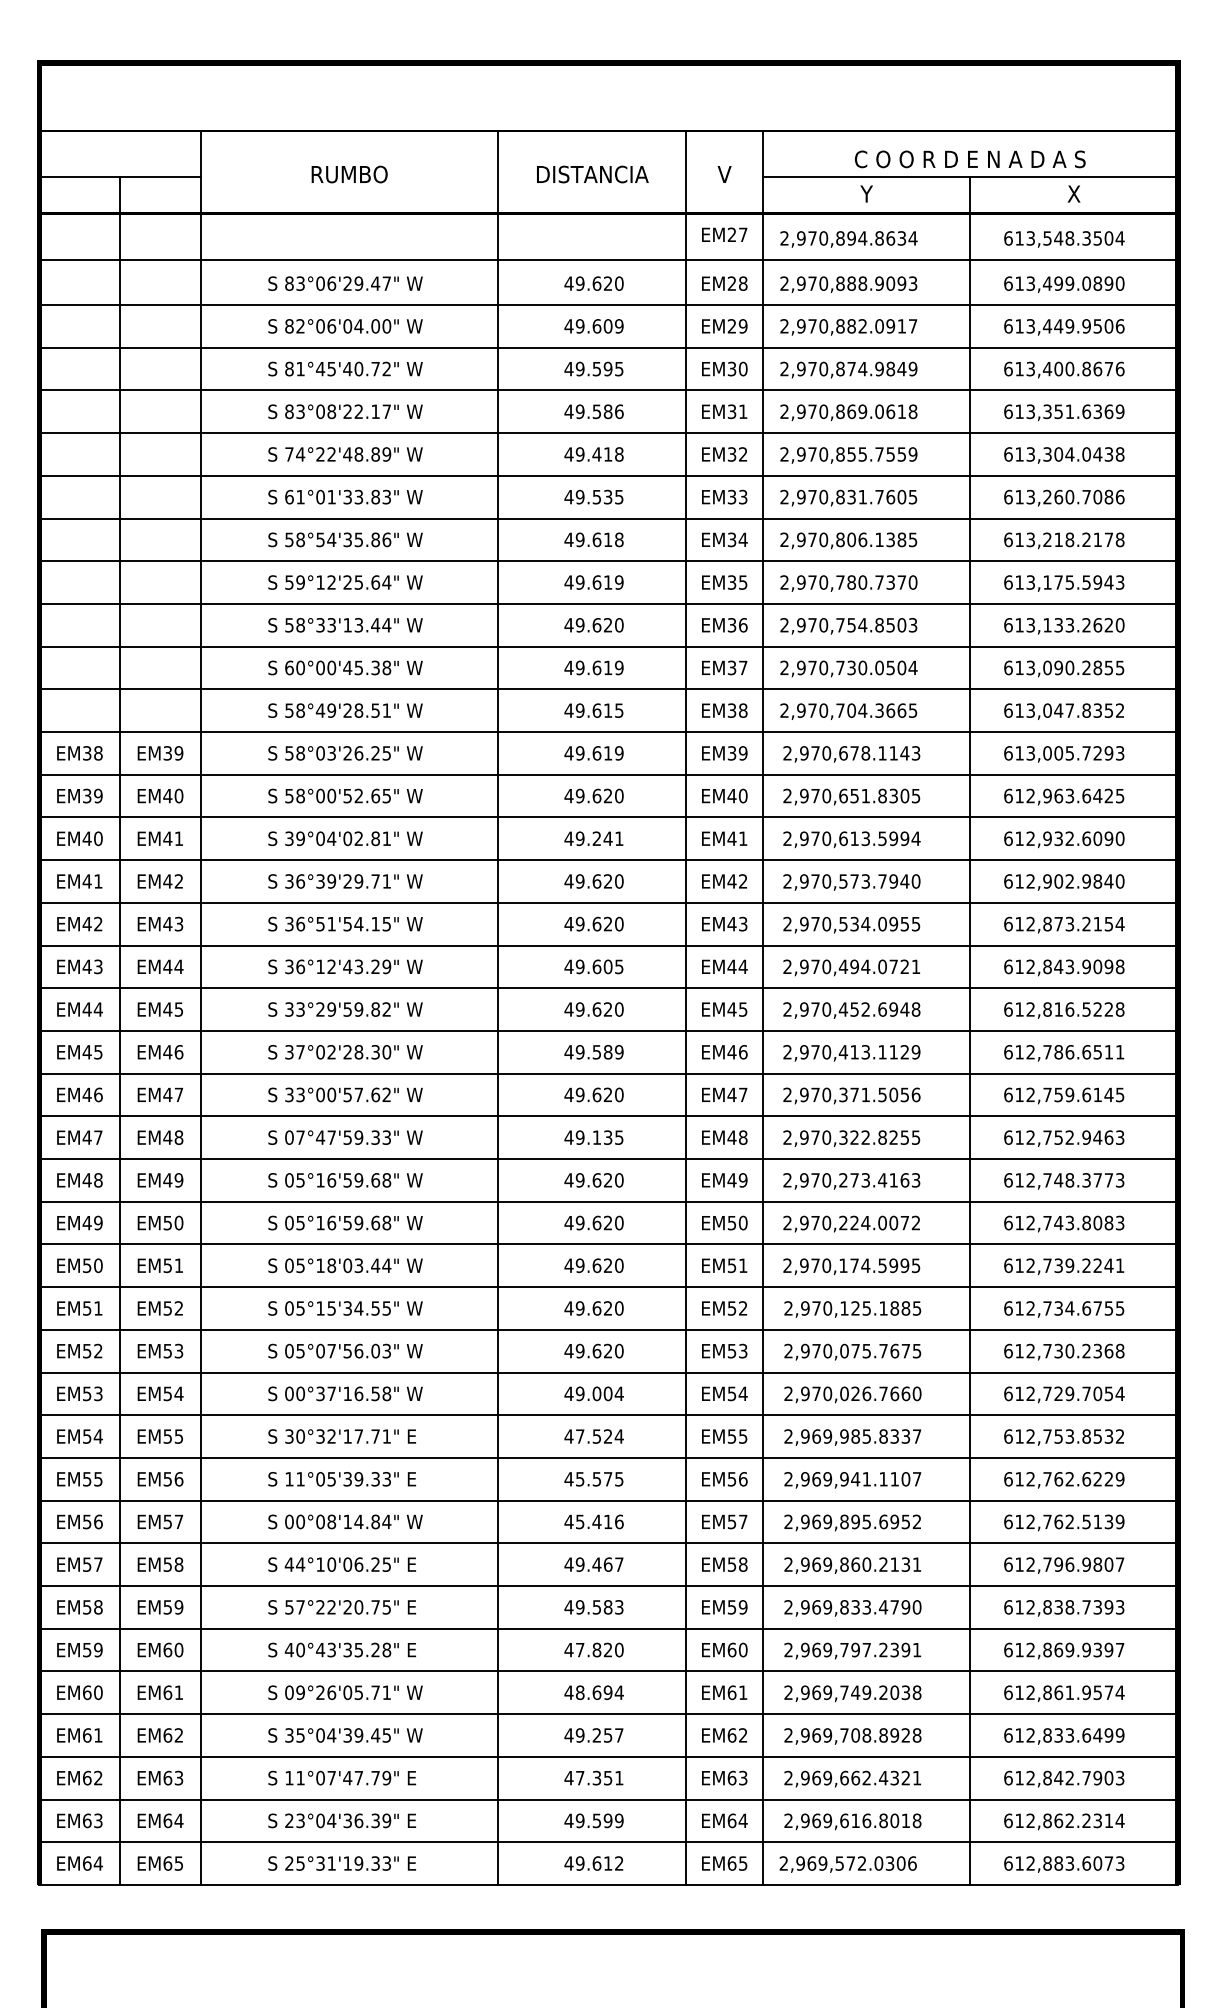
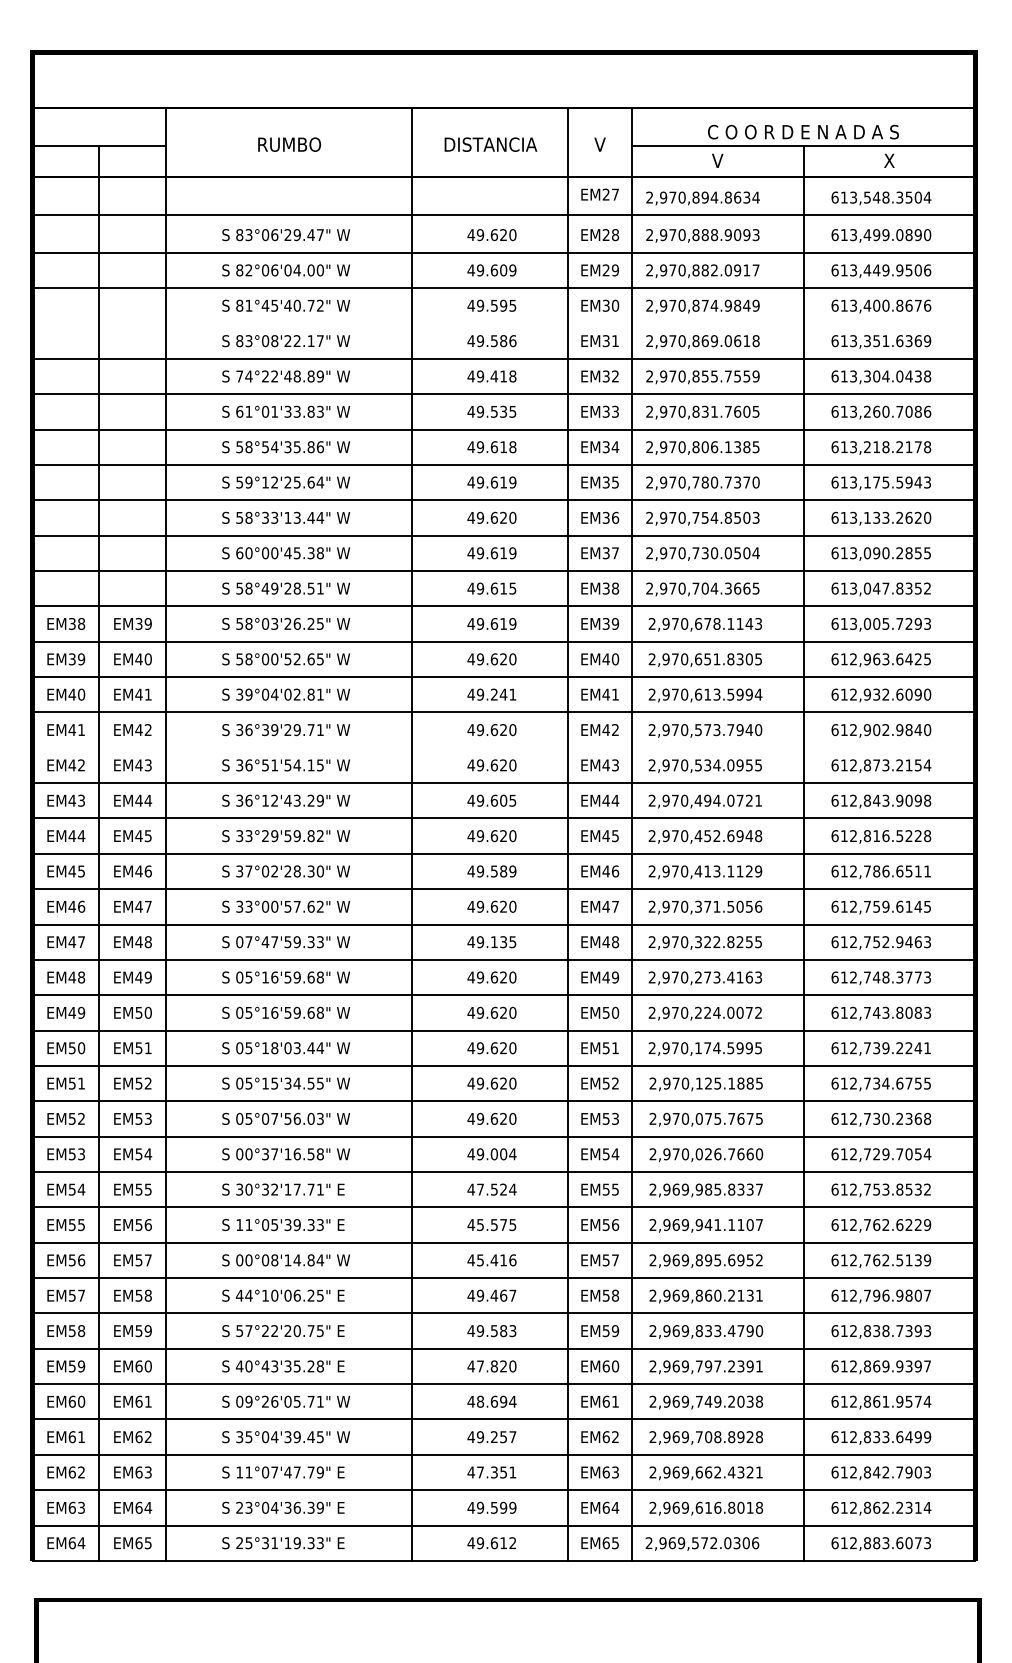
text: (866, 193) -> (717, 160), Y -> V
line: (608, 390) -> (503, 323), removed
line: (608, 902) -> (503, 747), removed

